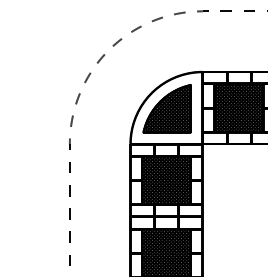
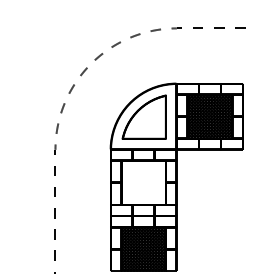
hatch: (167, 107) -> (144, 116), removed
hatch: (166, 180) -> (143, 182), removed

